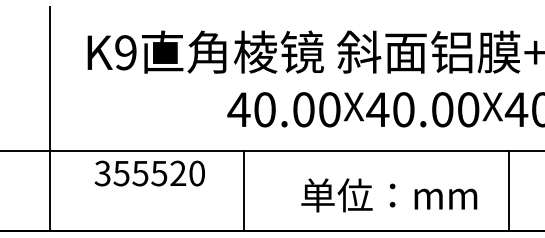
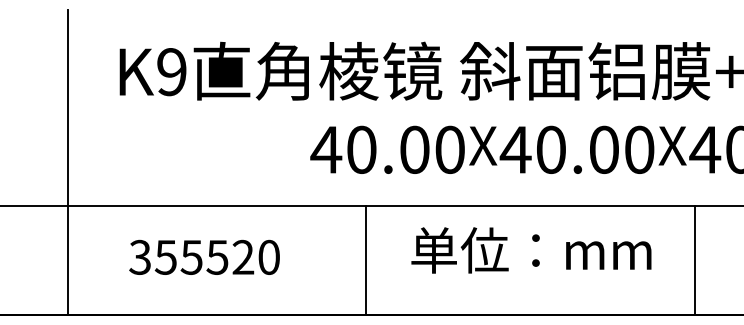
text: (149, 173) -> (204, 257), moved
line: (243, 190) -> (365, 260), moved
text: (389, 195) -> (531, 250), moved

